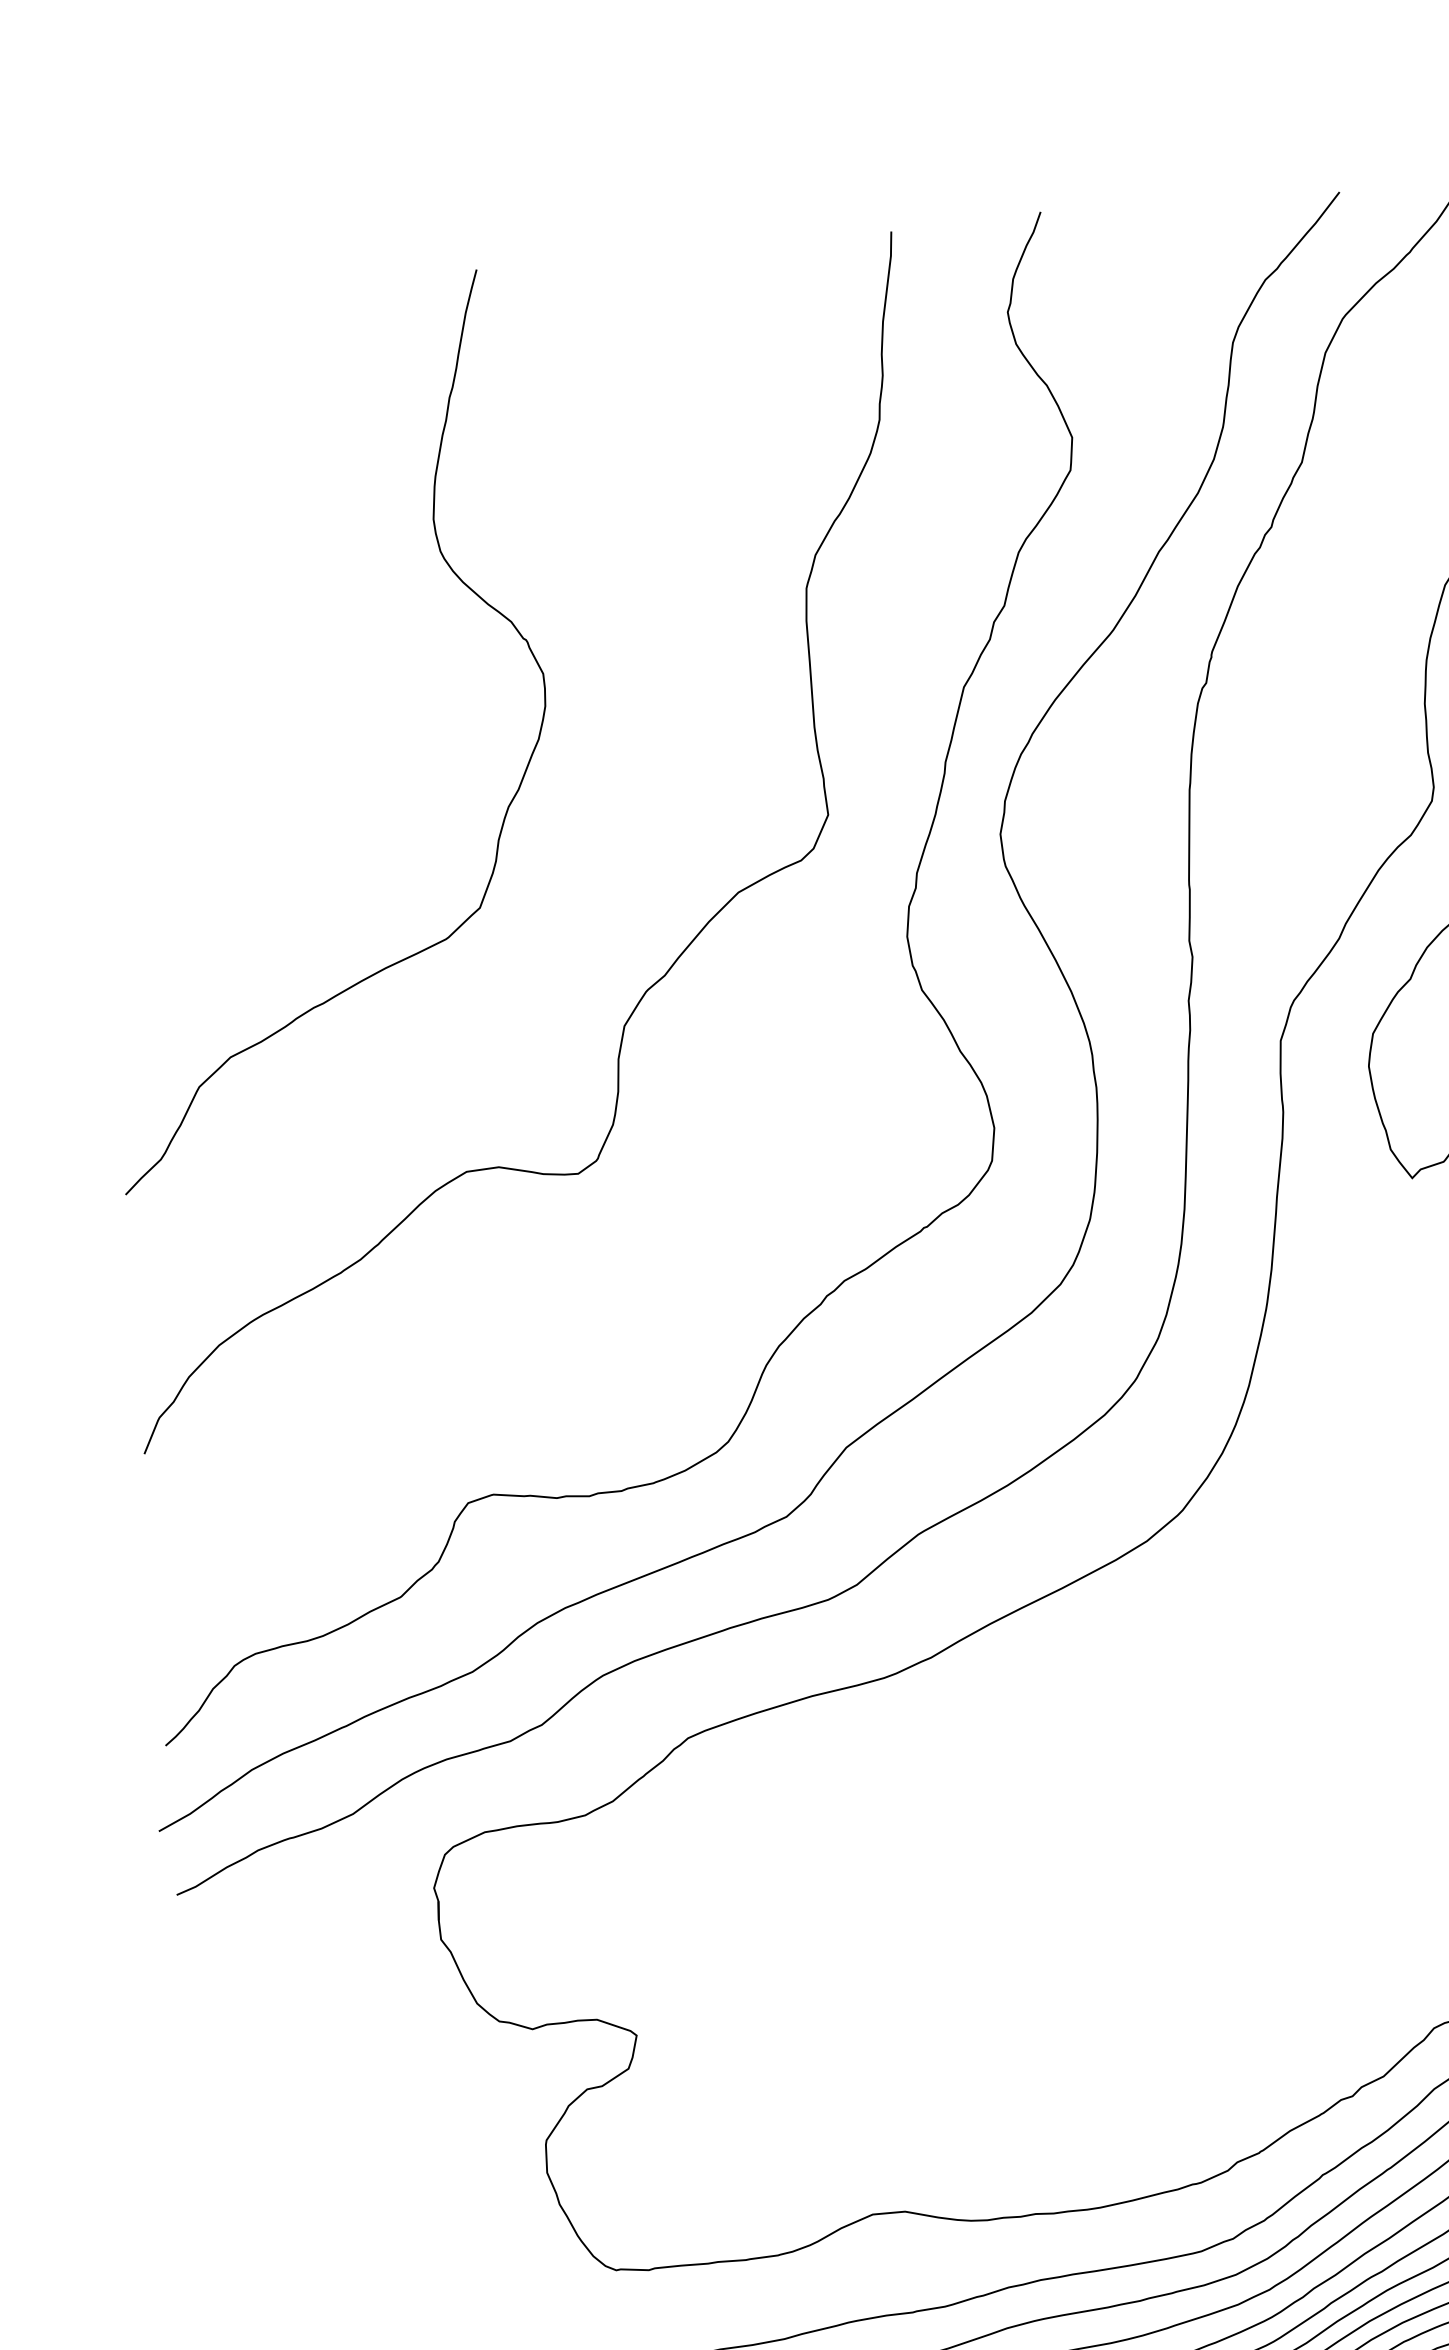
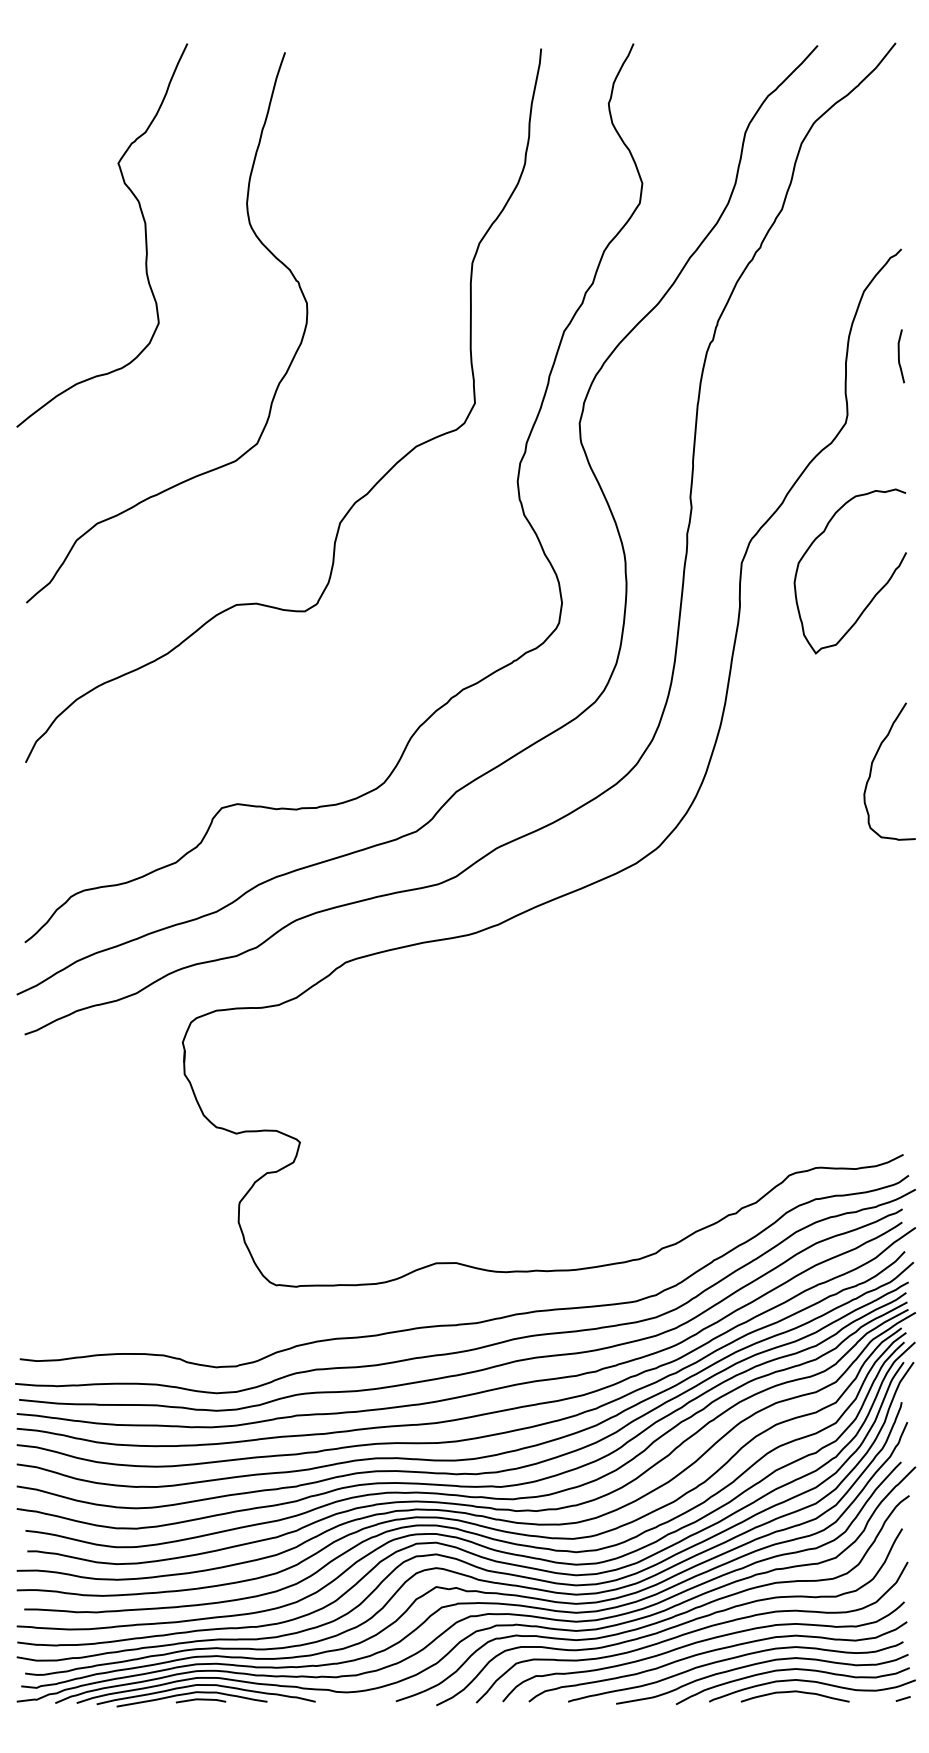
curve: (270, 577) -> (144, 231), added

